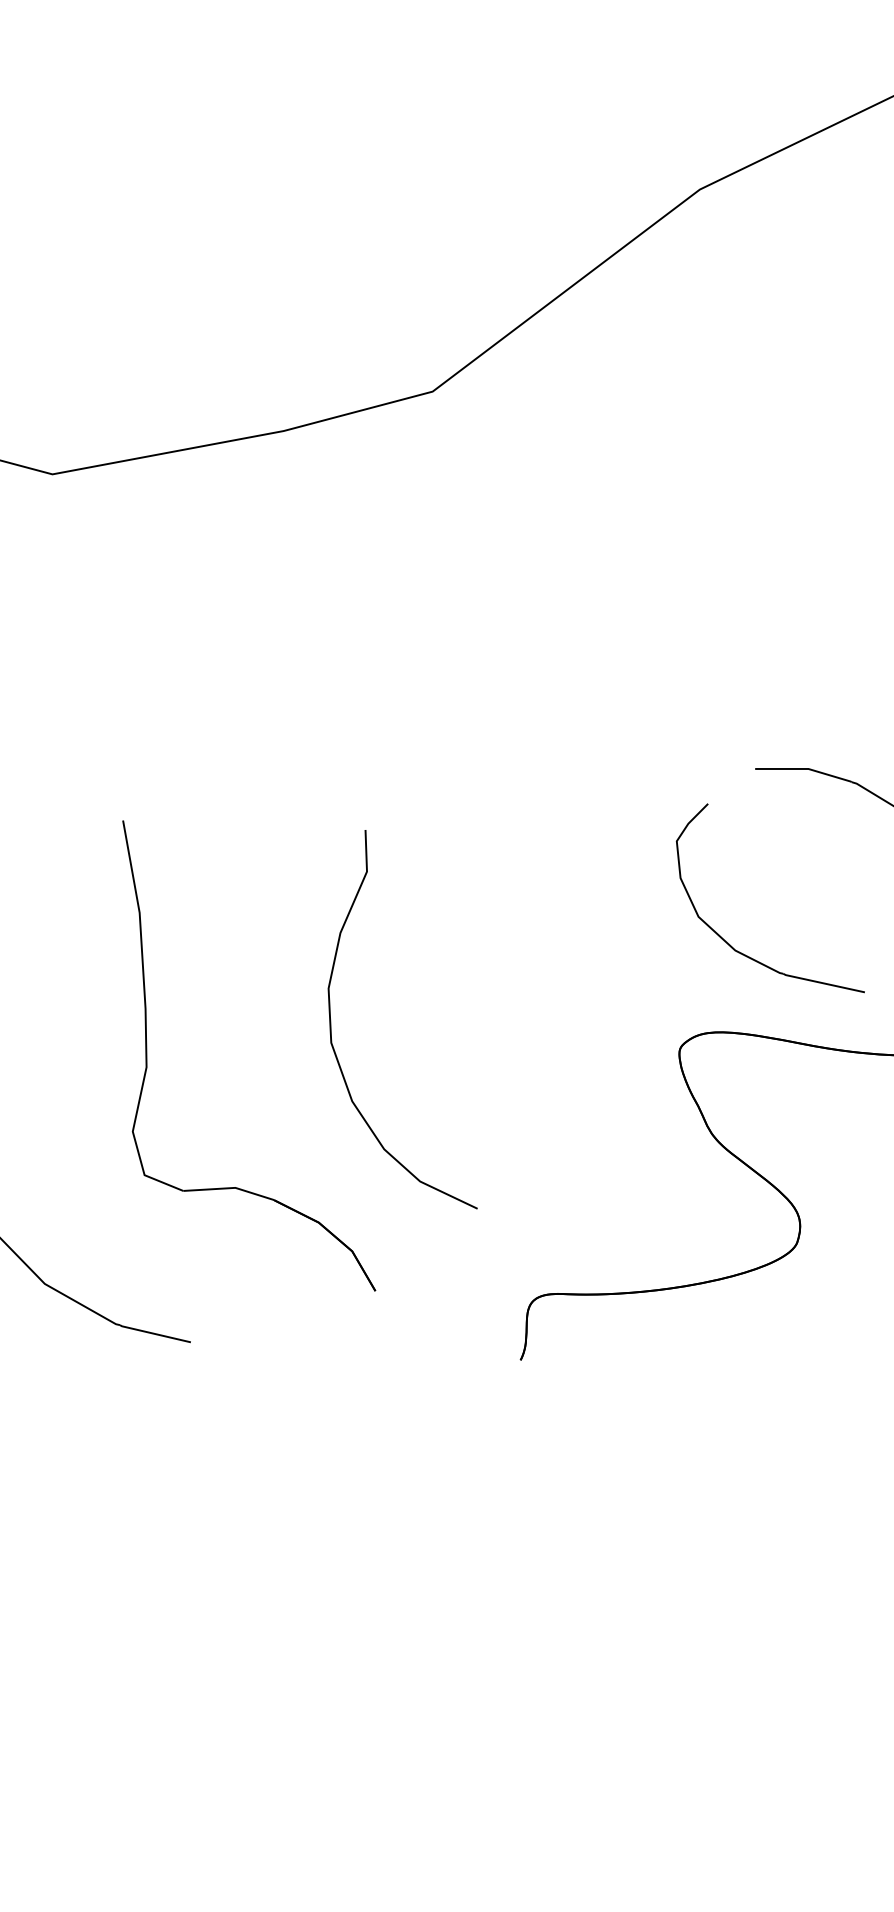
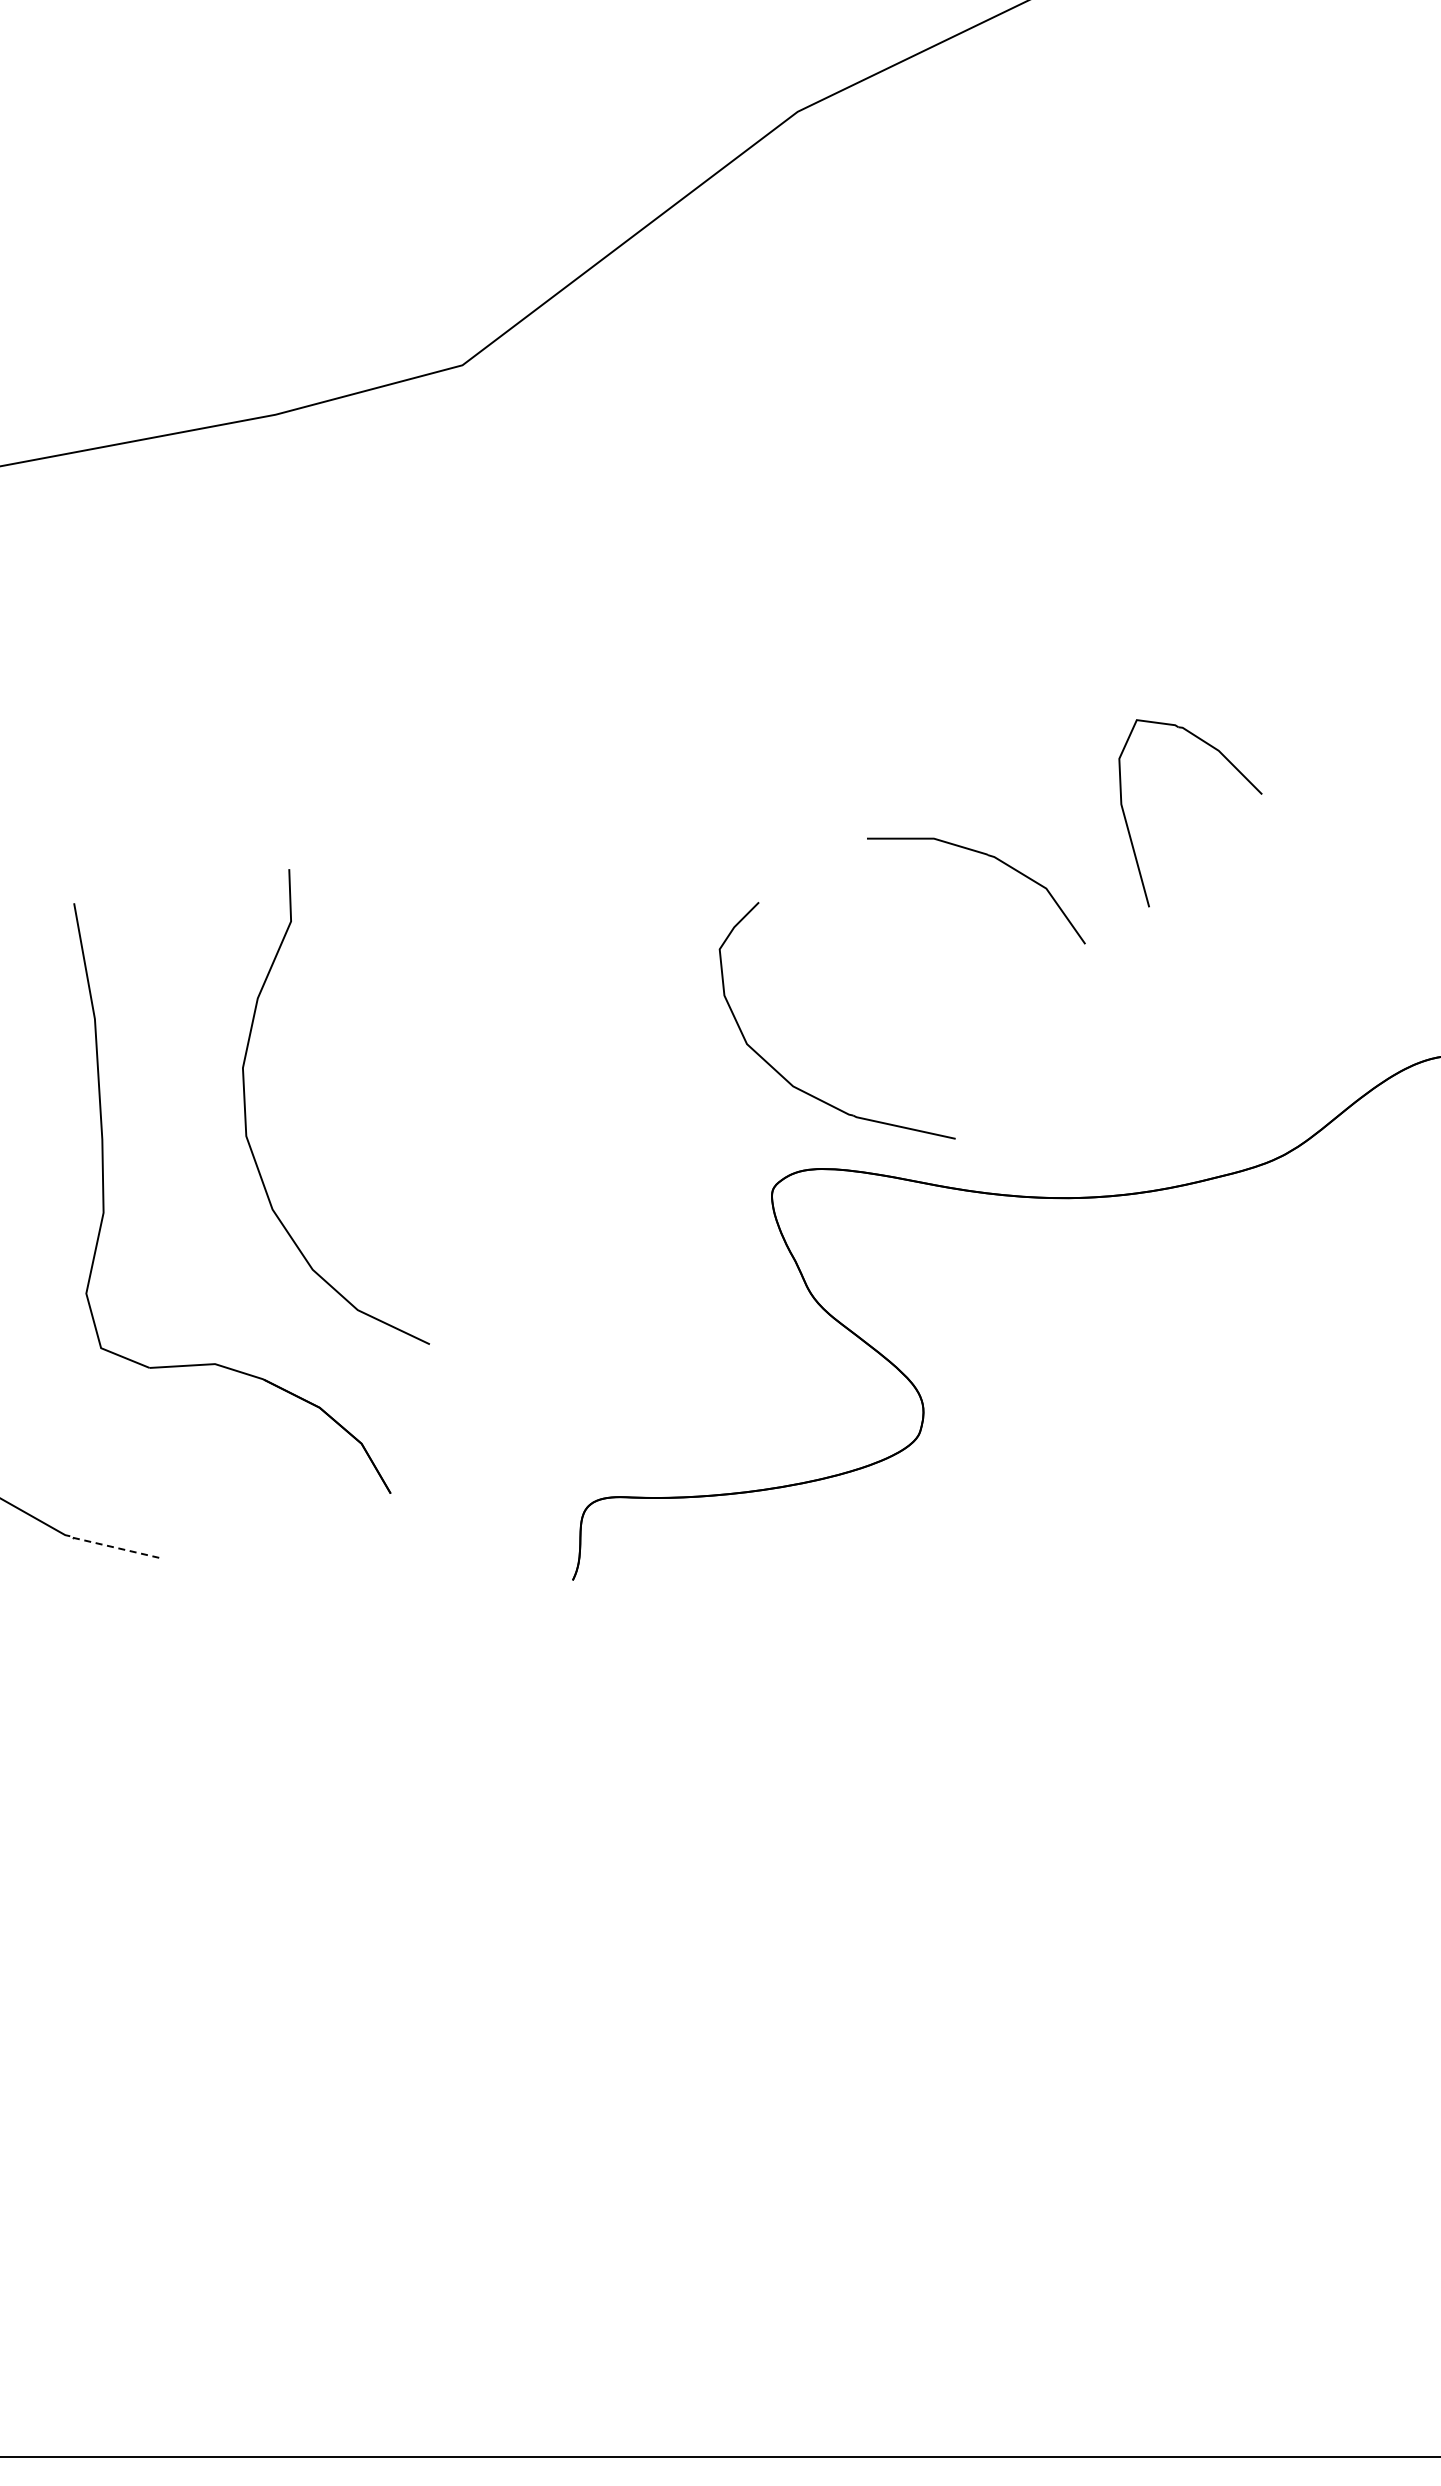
part: (730, 944) -> (786, 1078), moved
curve: (331, 1024) -> (246, 1113), moved
line: (154, 1334) -> (113, 1547), solid -> dashed

